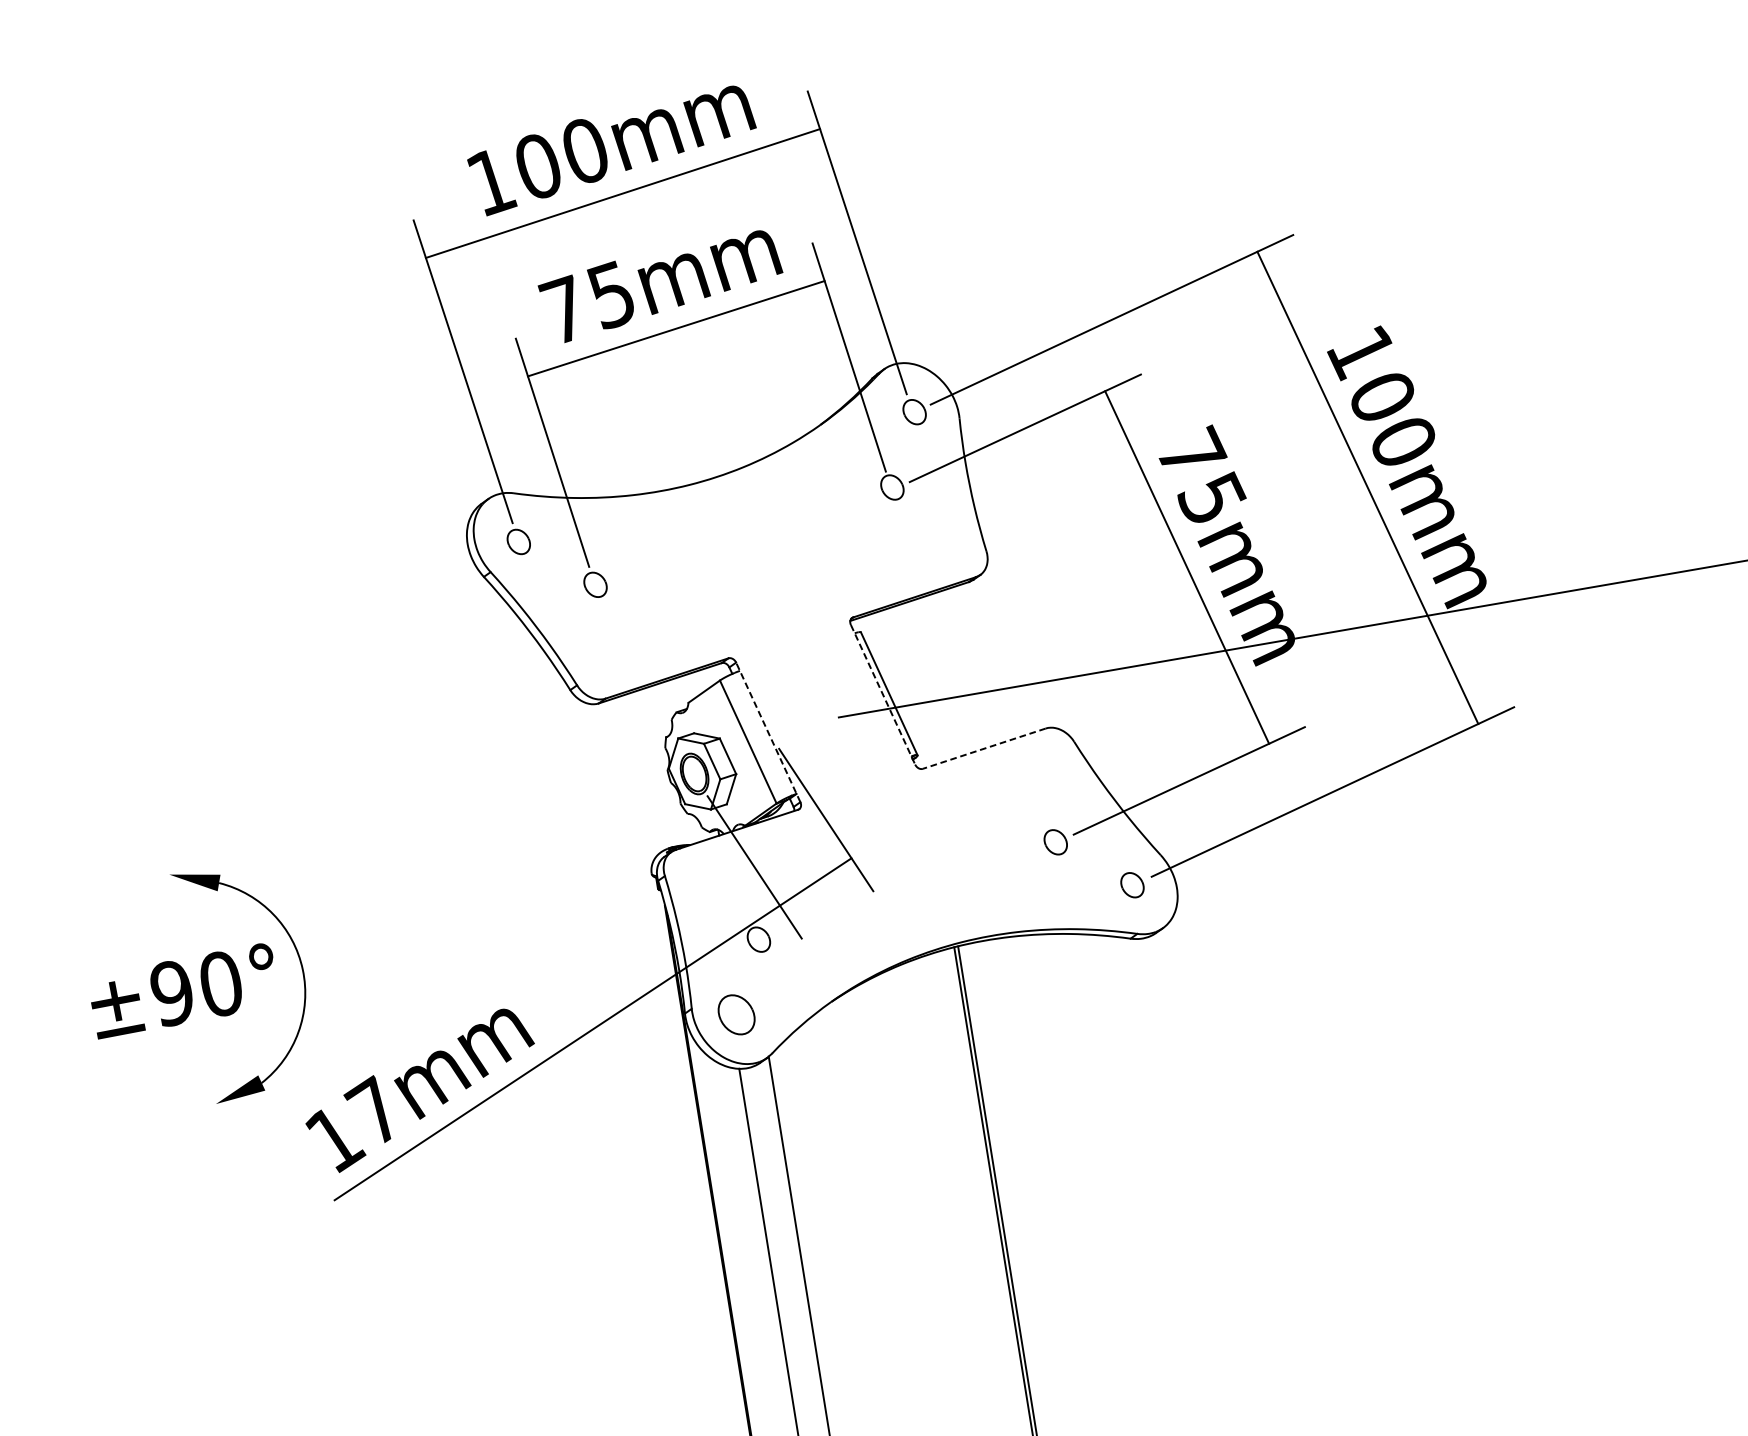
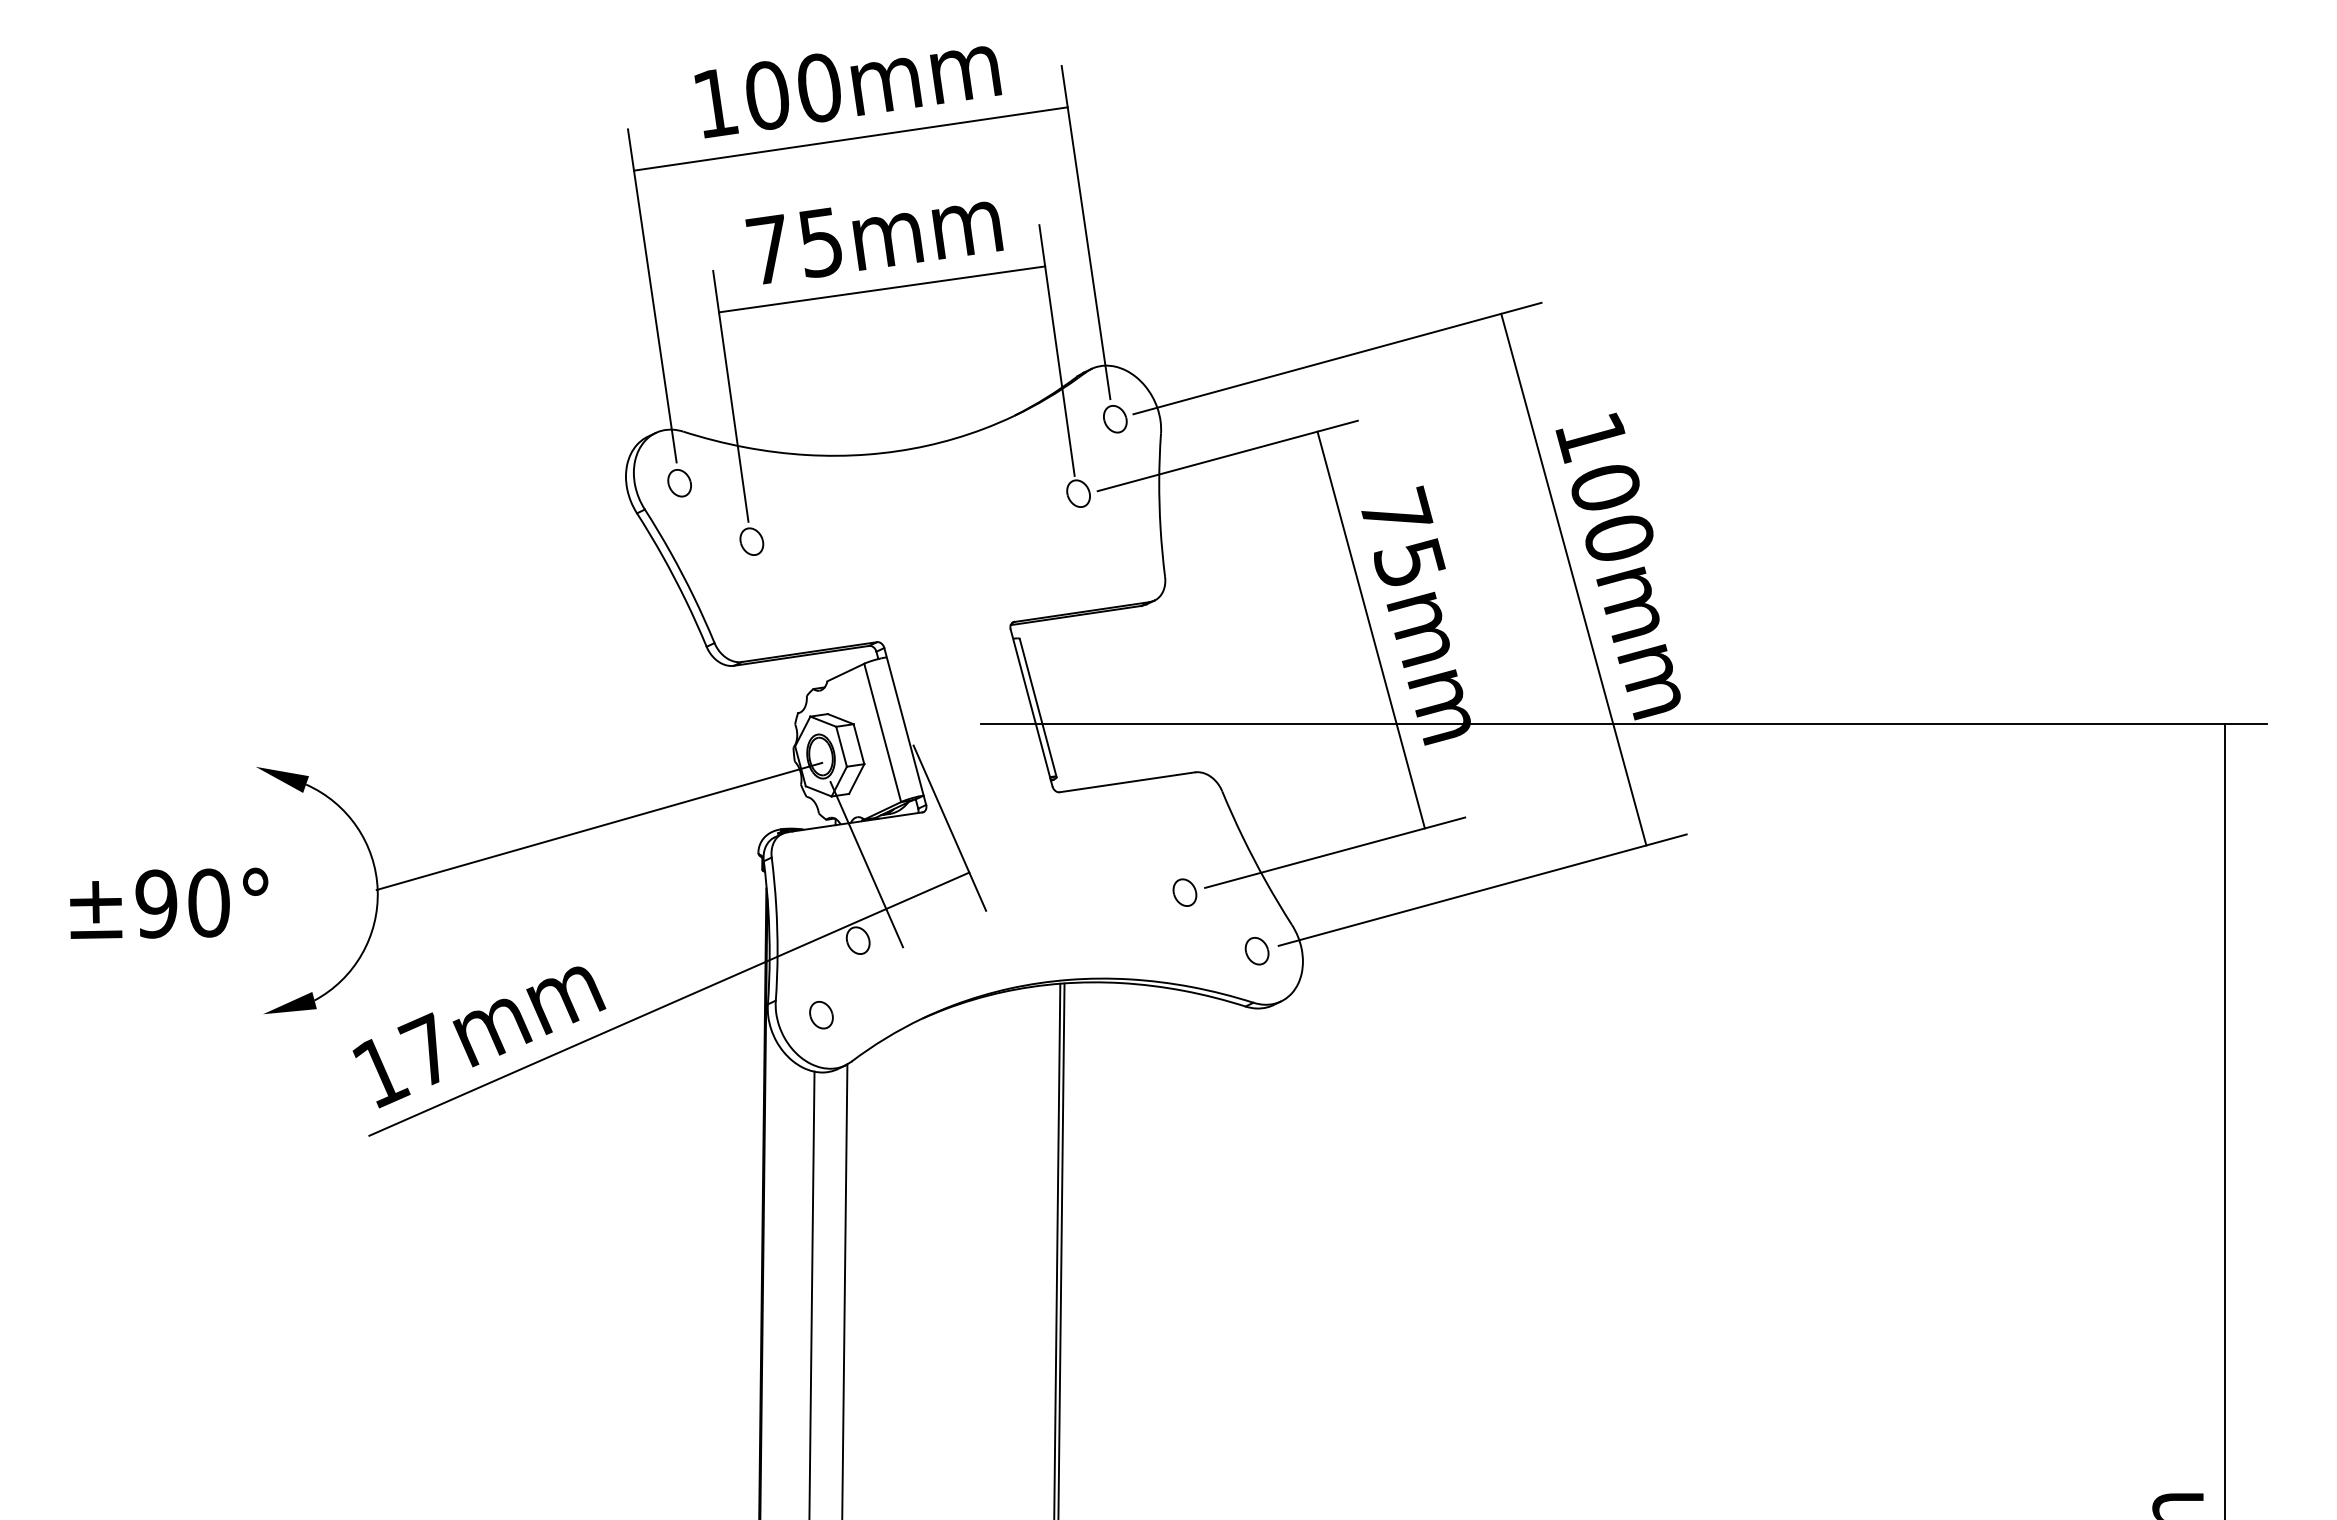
line: (883, 695) -> (1031, 708), dashed -> solid
line: (768, 732) -> (905, 726), dashed -> solid
line: (983, 749) -> (1126, 782), dashed -> solid
line: (499, 874) -> (599, 826), added
text: (184, 989) -> (169, 902), moved
part: (736, 1015) -> (821, 1015), size x0.62

